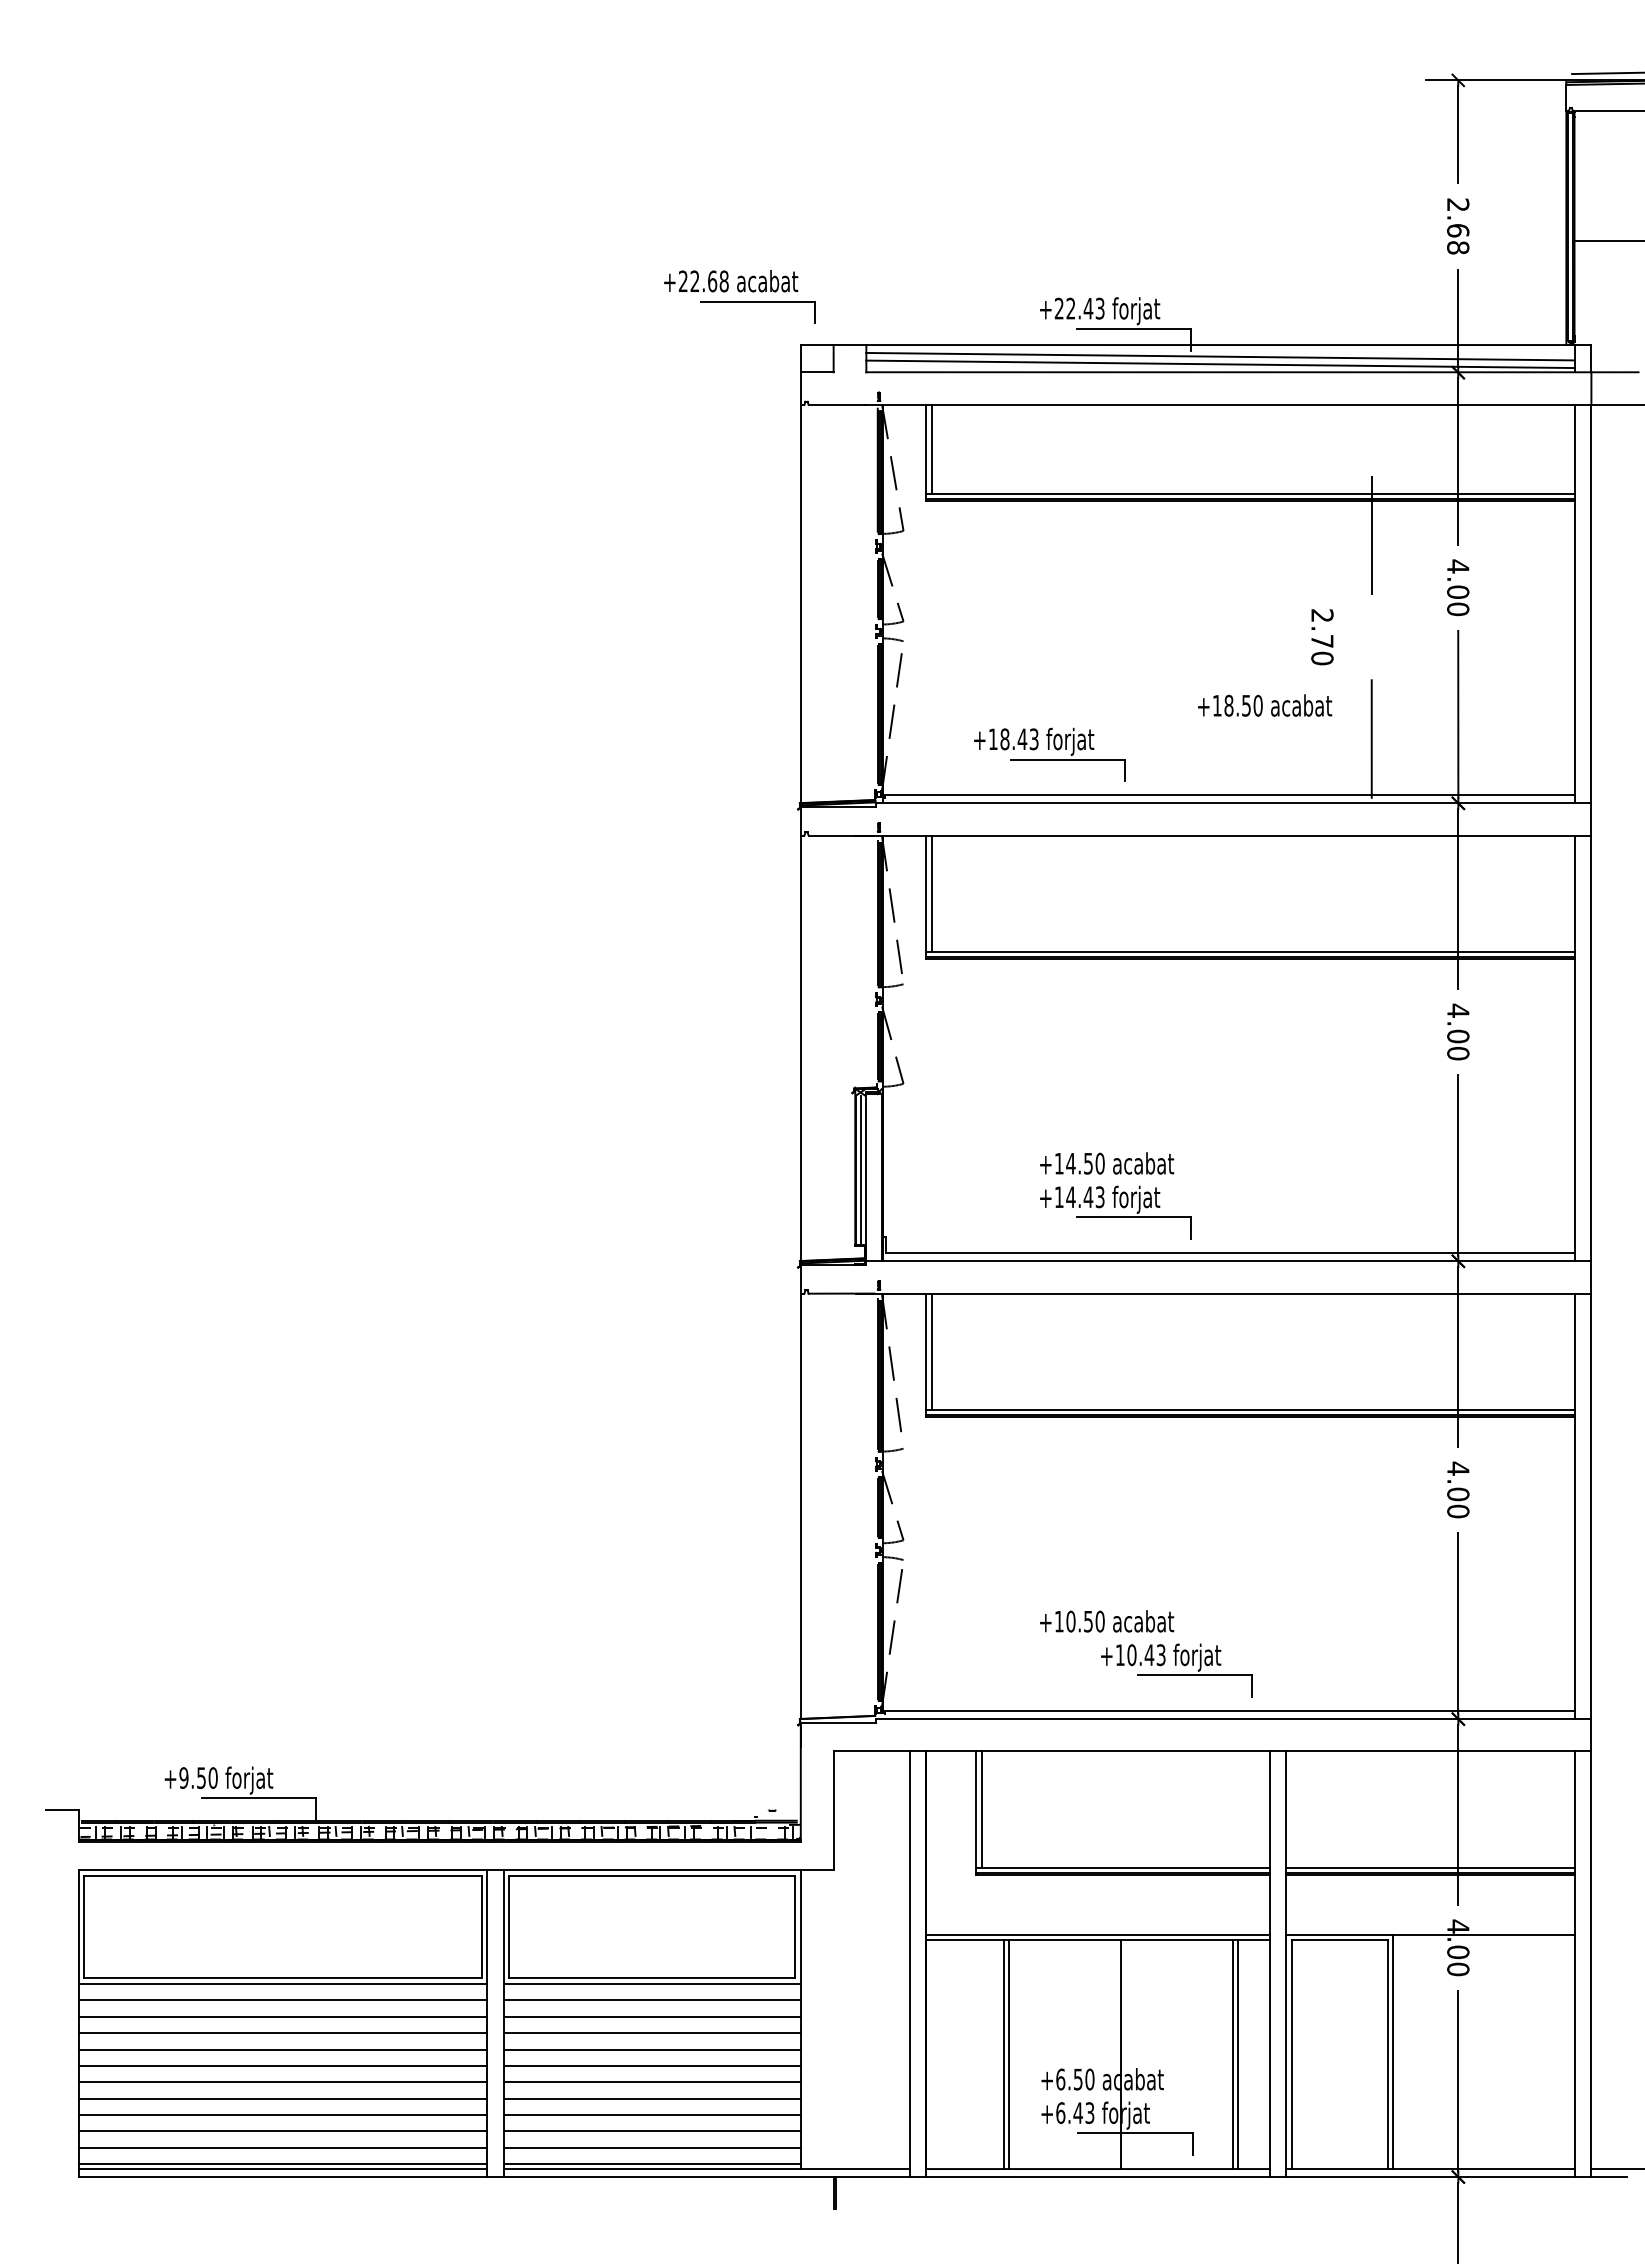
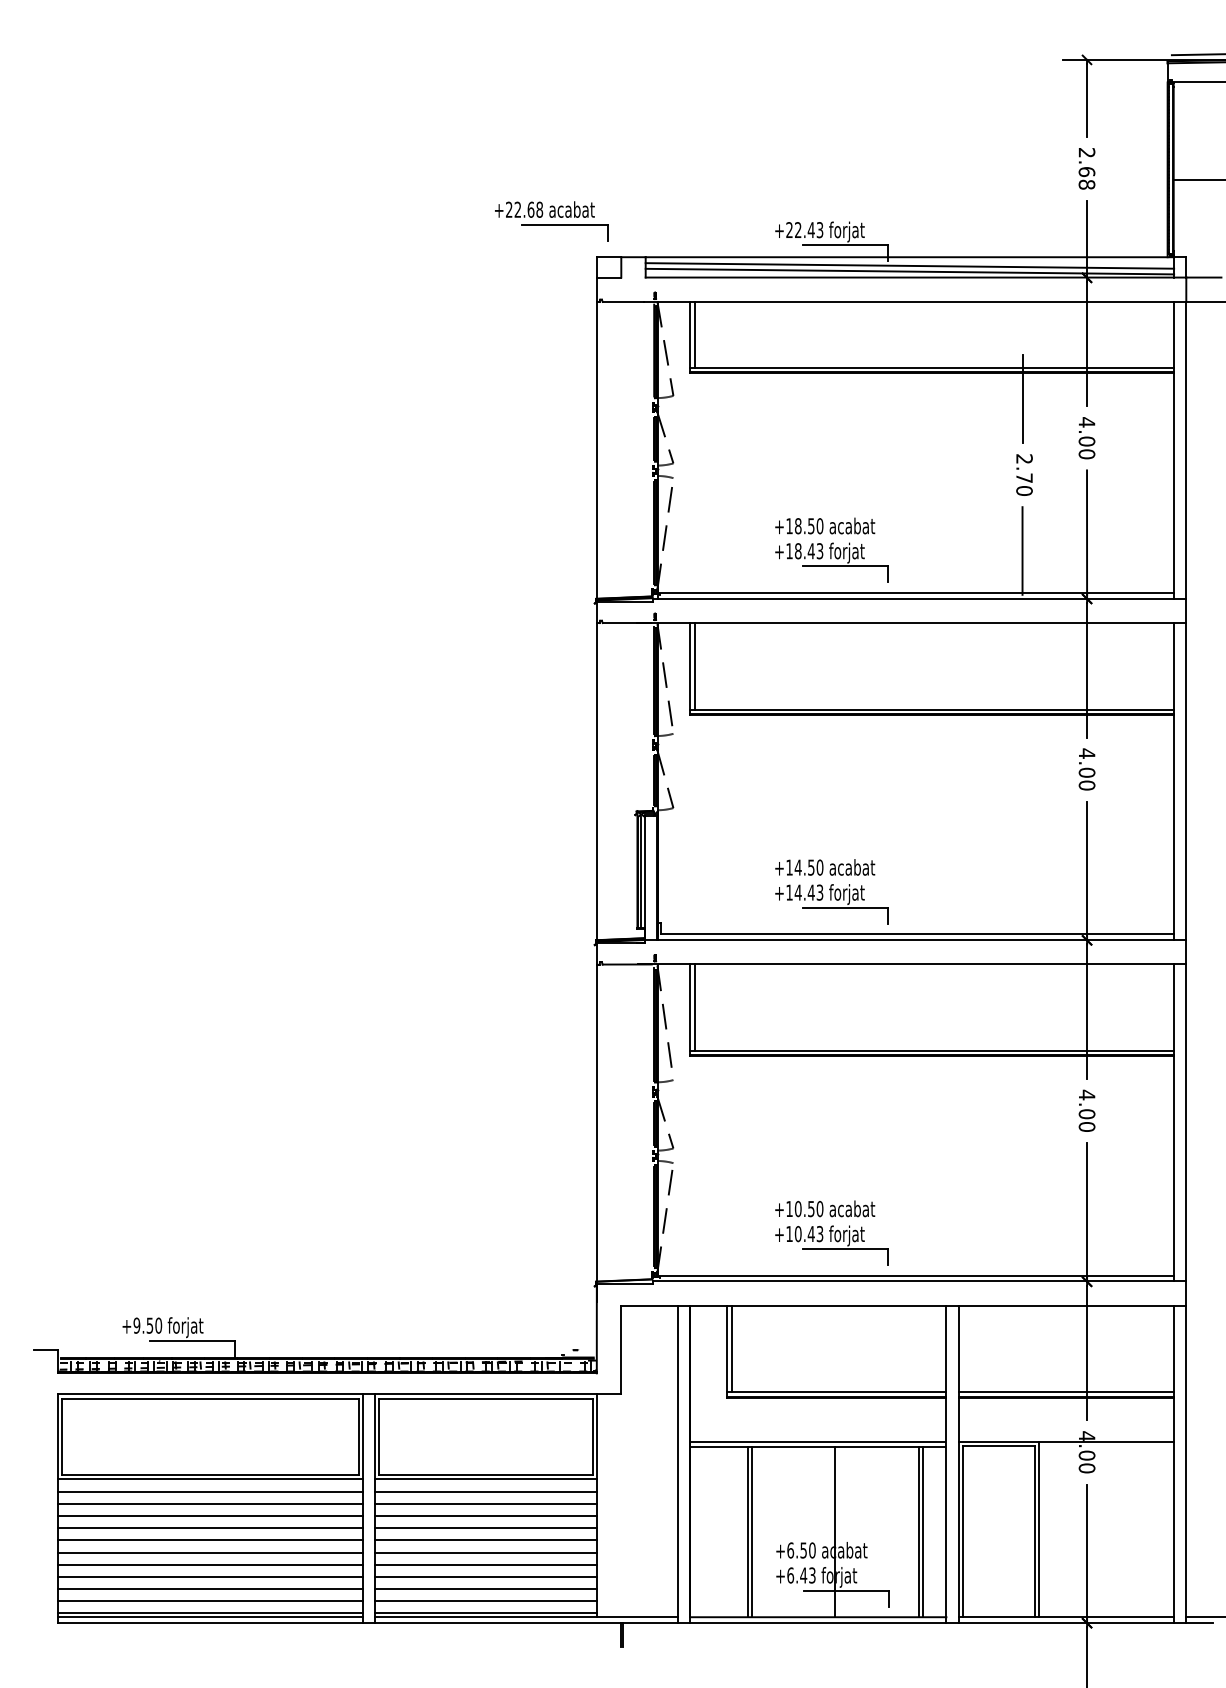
text: (1322, 637) -> (1024, 475), moved
text: (1265, 705) -> (825, 526), moved
part: (1049, 754) -> (831, 562), moved
part: (1176, 1670) -> (831, 1245), moved

